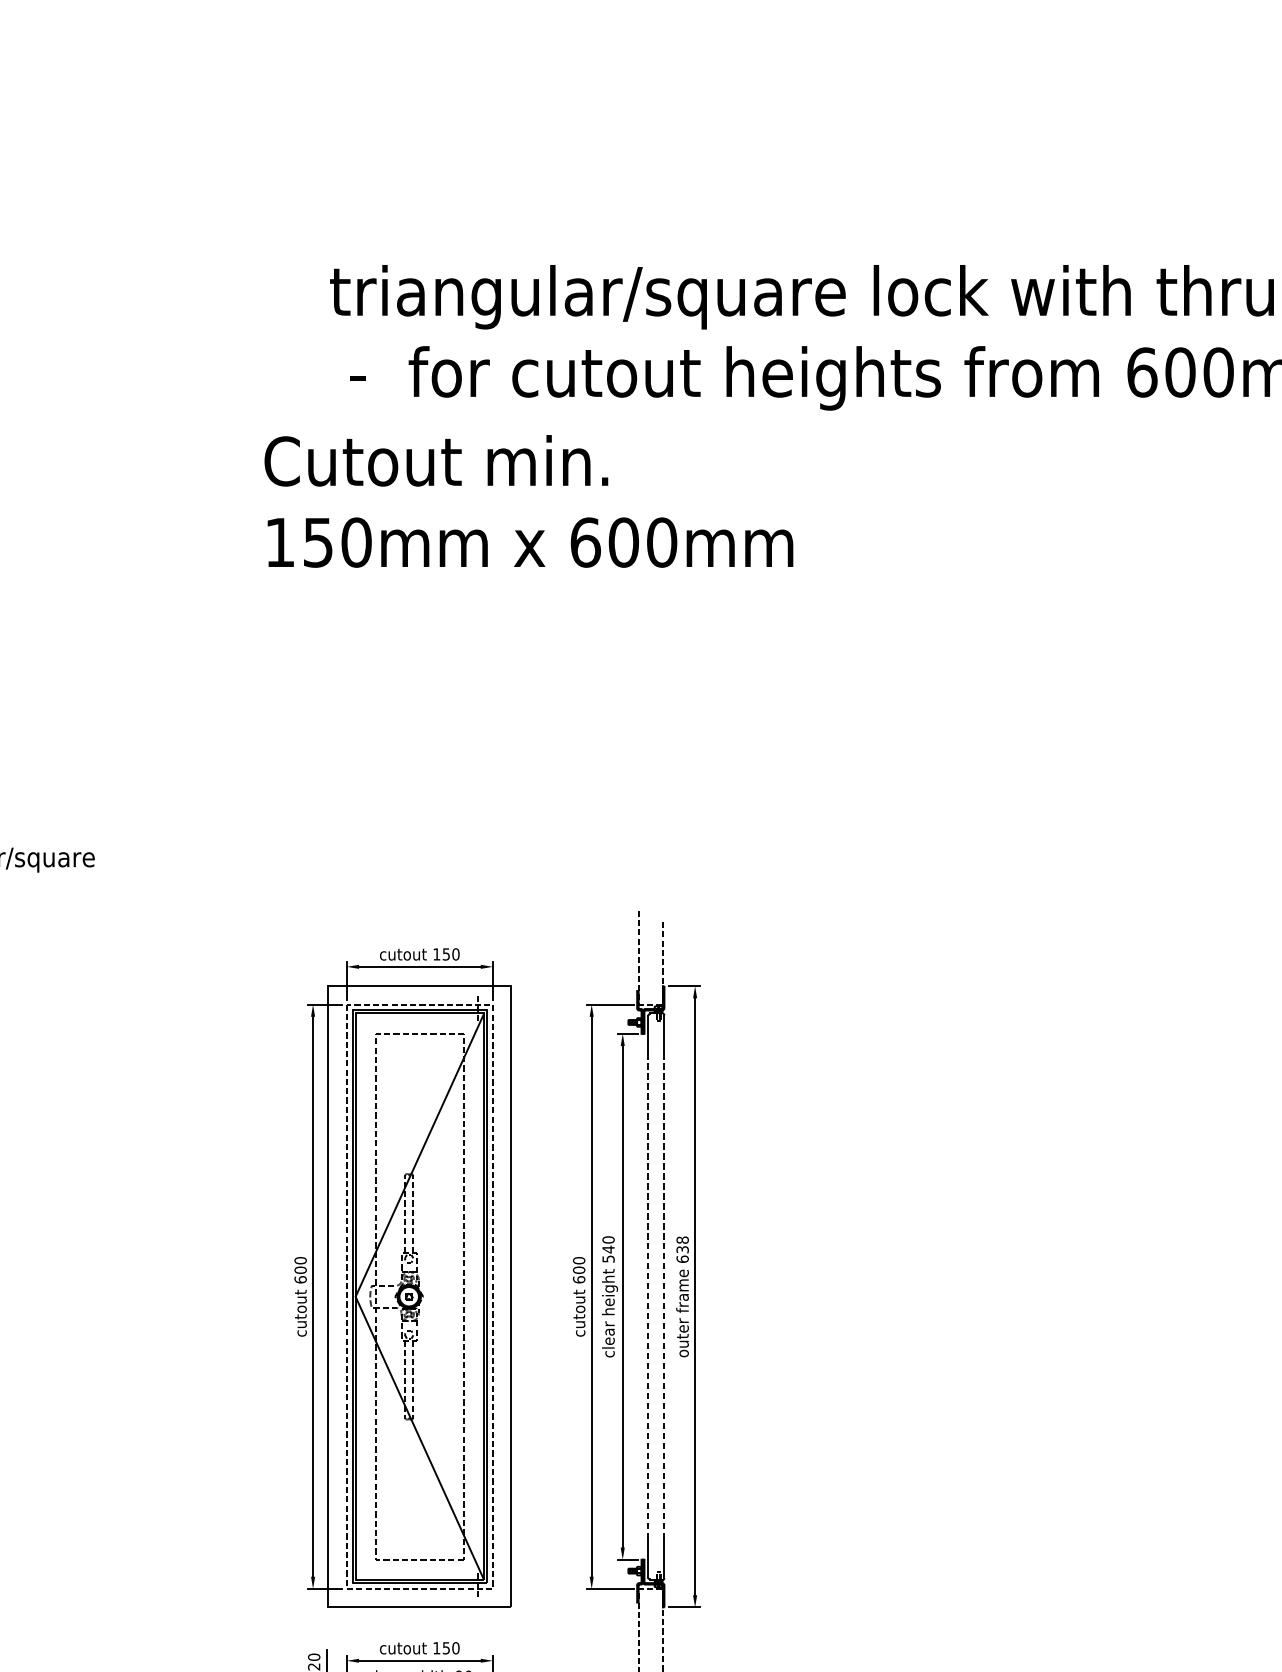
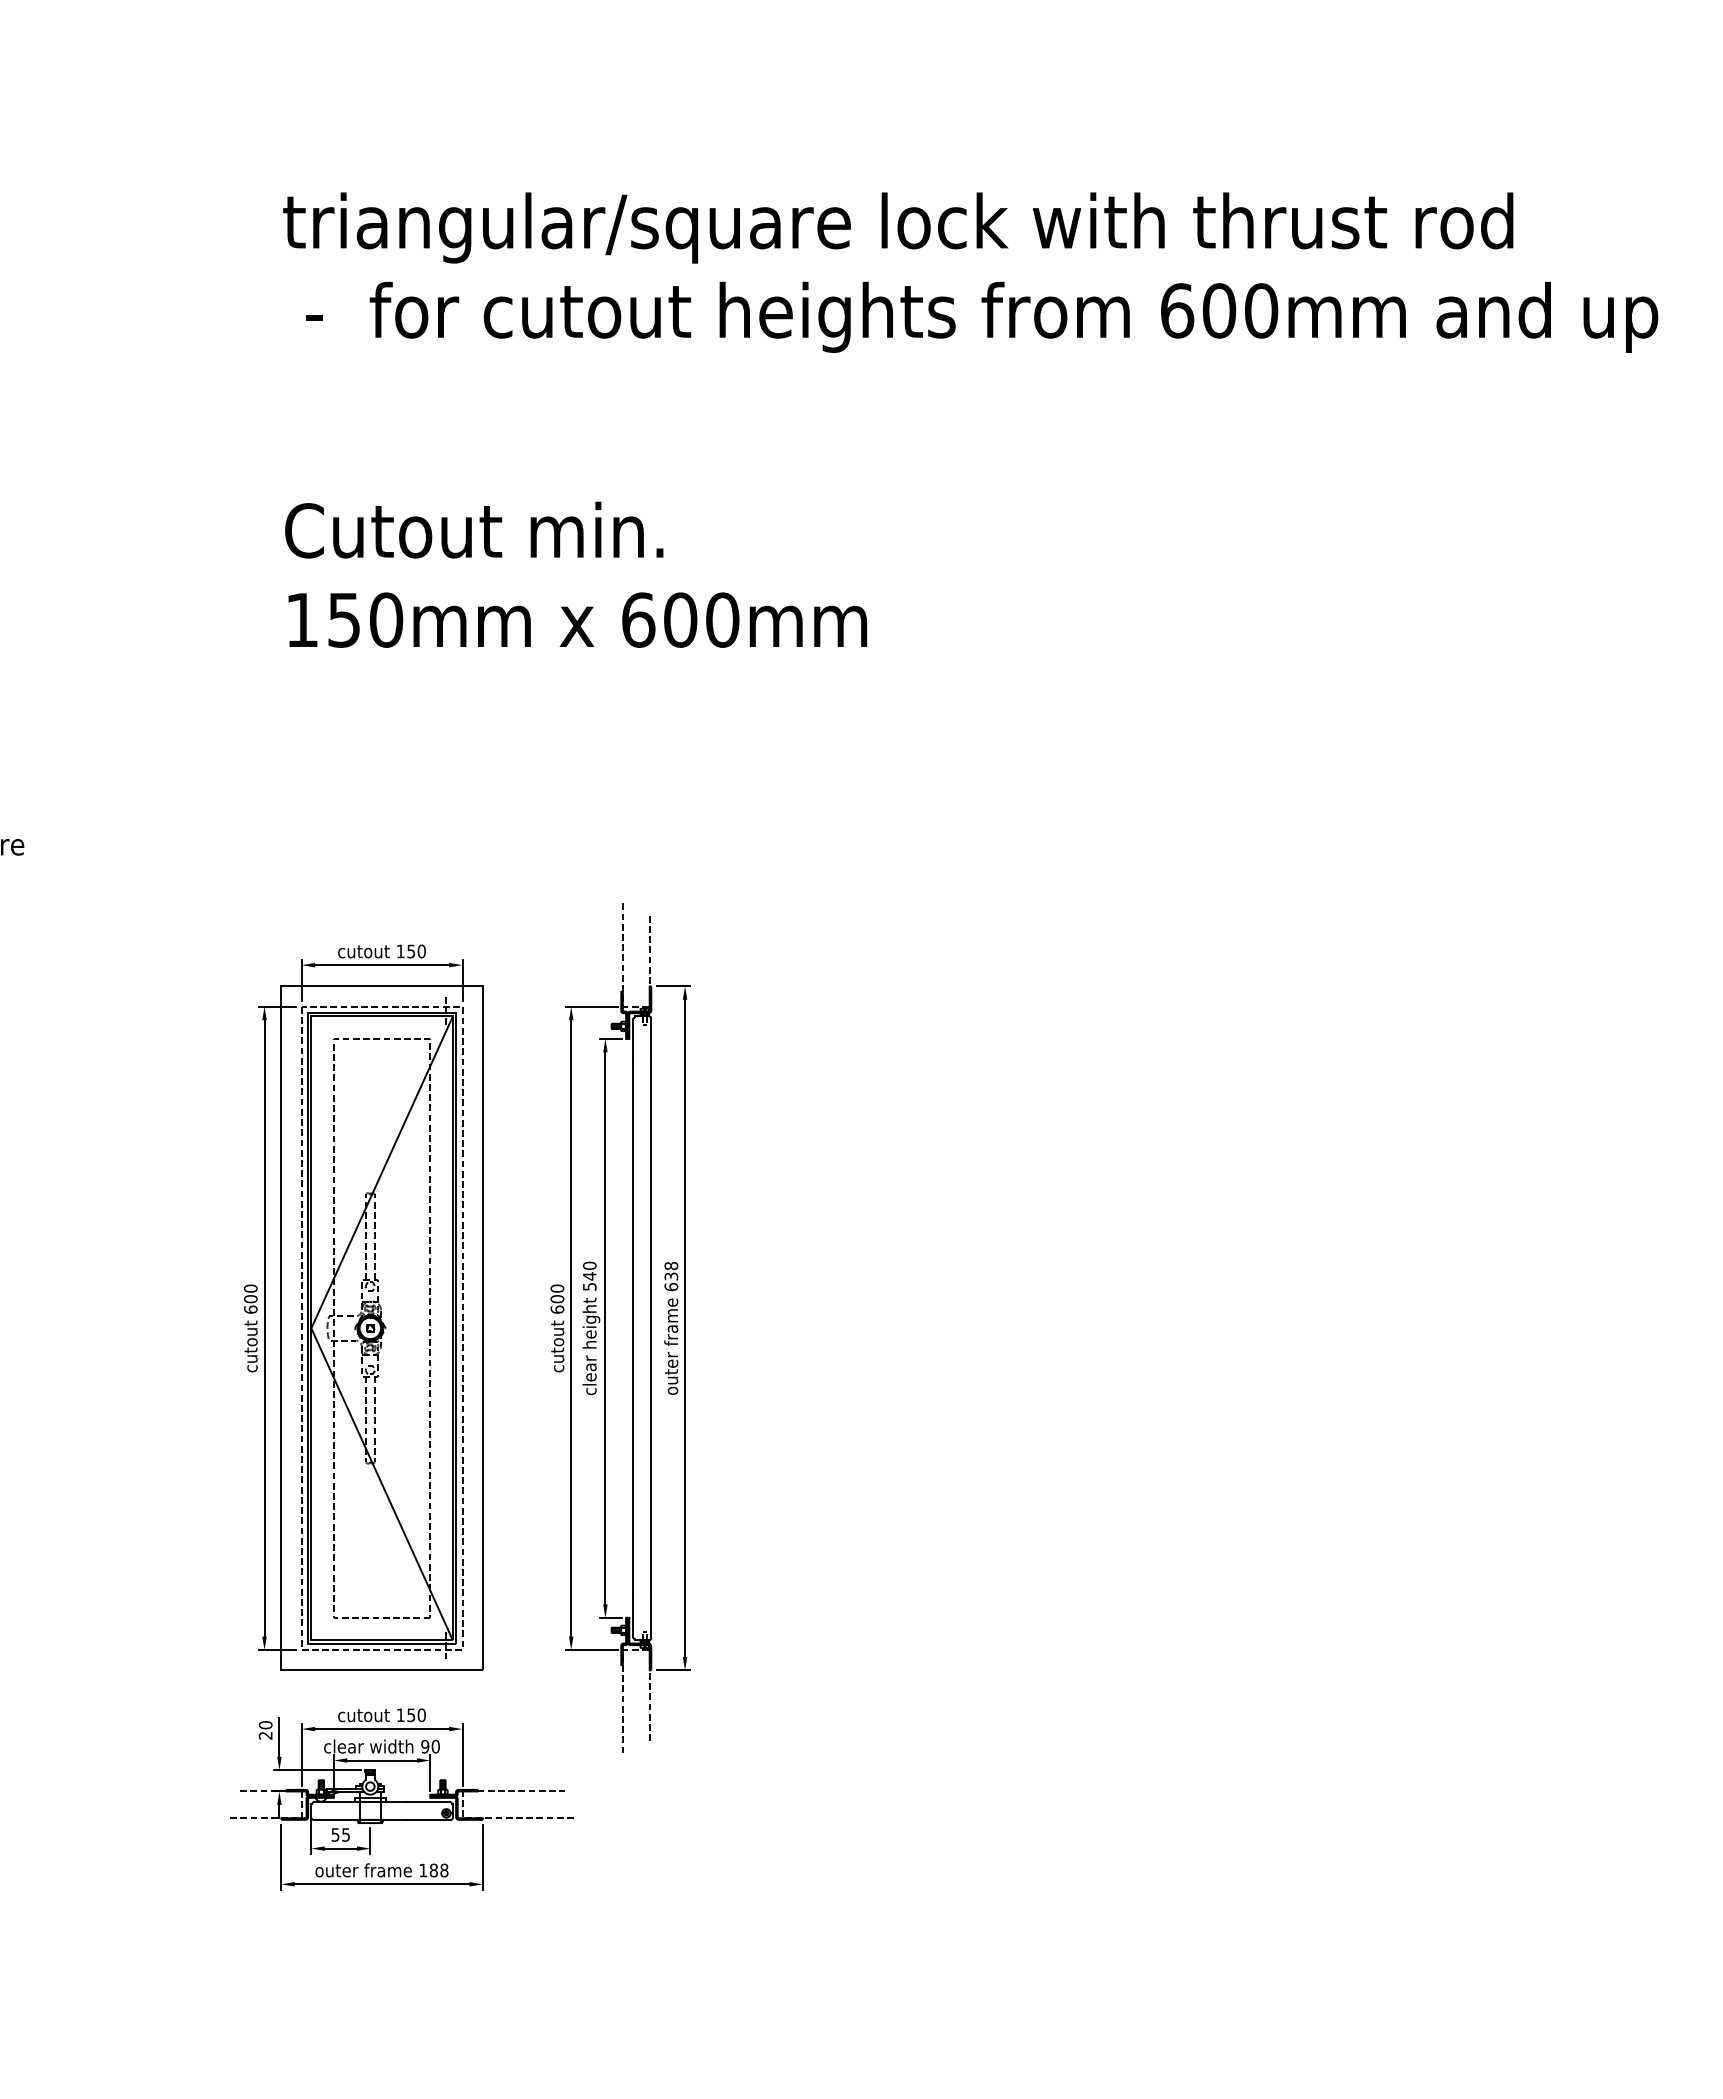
text: (529, 501) -> (576, 574), moved
line: (648, 1296) -> (633, 1328), dashed -> solid
line: (664, 1296) -> (651, 1328), dashed -> solid

